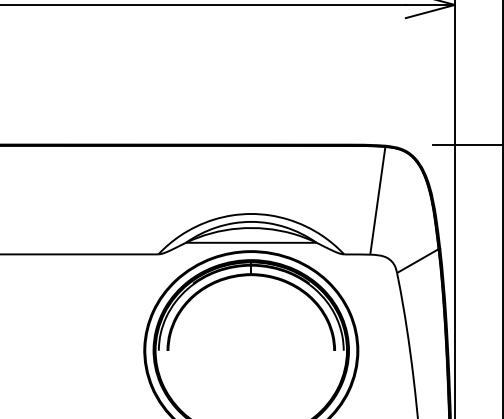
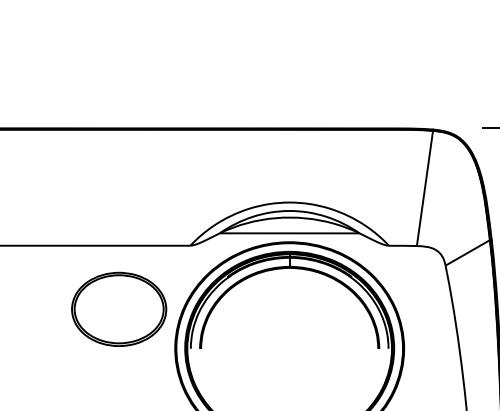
part: (91, 313) -> (118, 308), added

